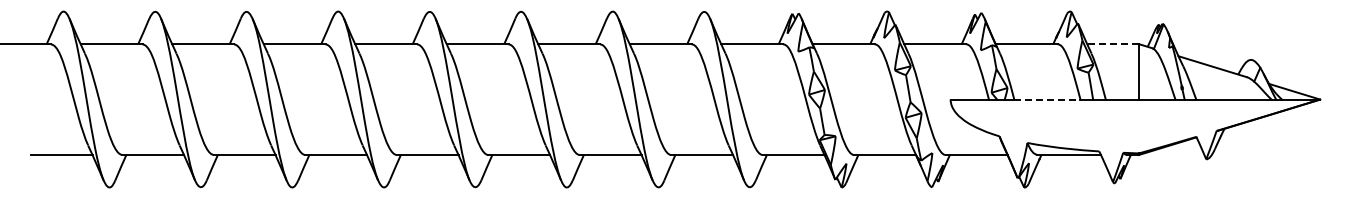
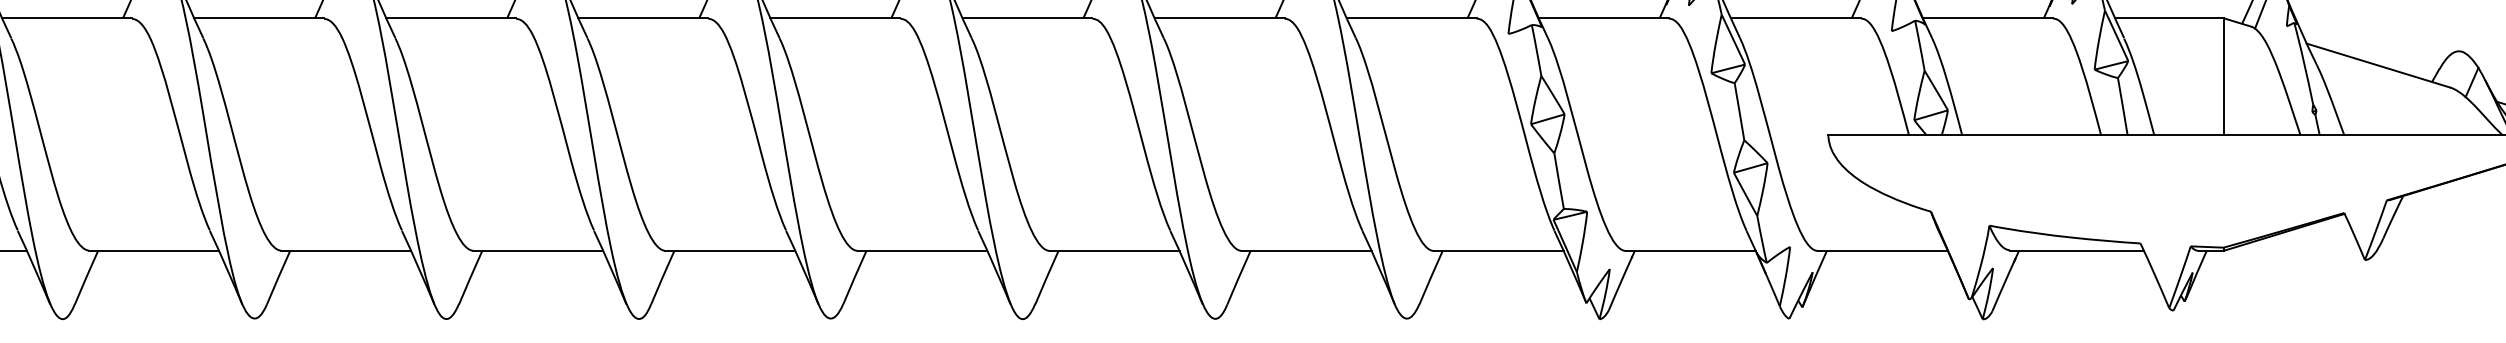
line: (1113, 44) -> (2170, 18), dashed -> solid
line: (1047, 99) -> (2031, 134), dashed -> solid

